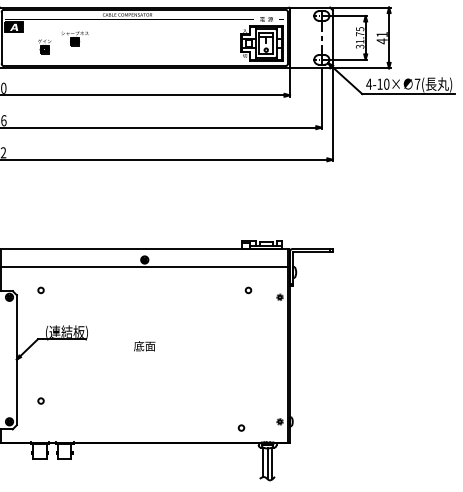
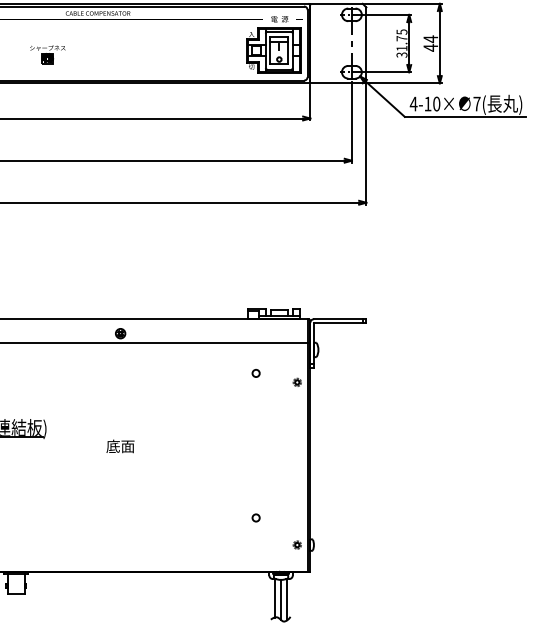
text: (381, 34) -> (429, 39), 41 -> 44
part: (74, 38) -> (47, 54), moved
circle: (241, 427) -> (256, 517), moved

